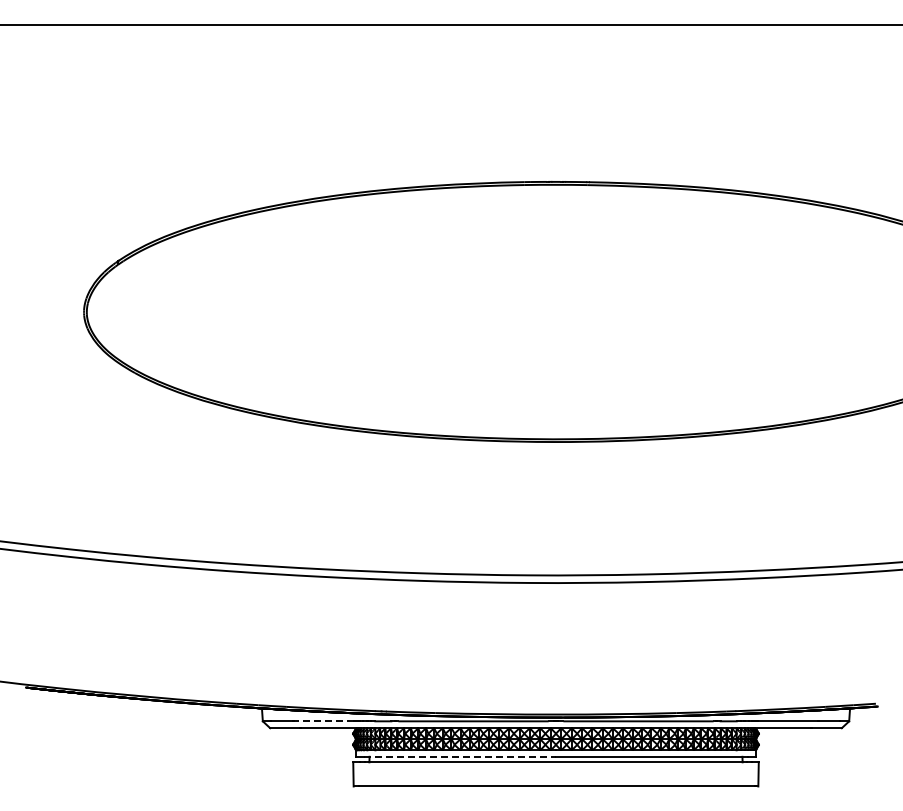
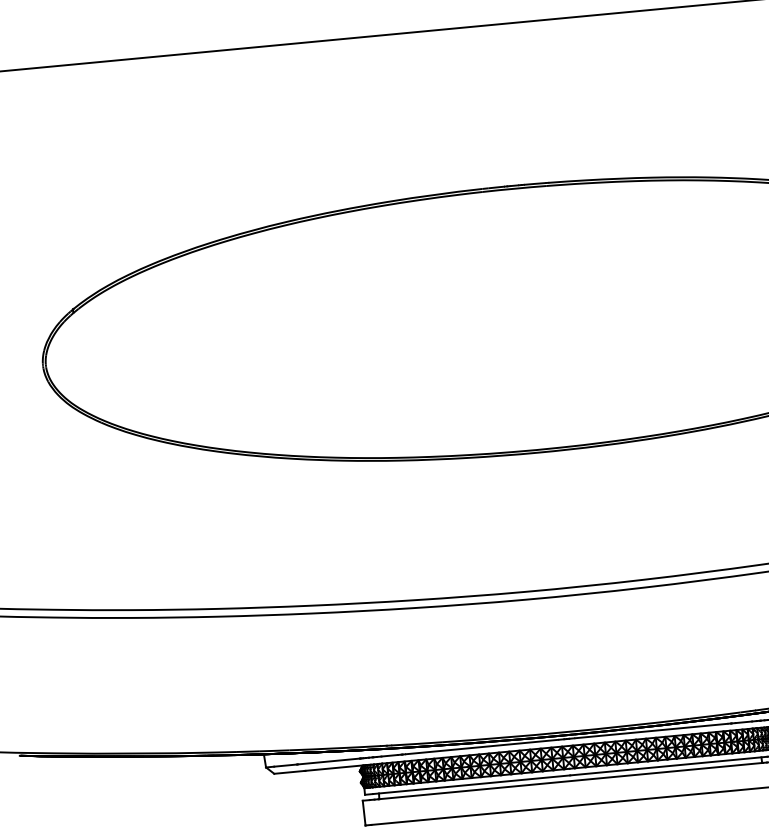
line: (323, 721) -> (328, 761), dashed -> solid
line: (460, 756) -> (472, 784), dashed -> solid

